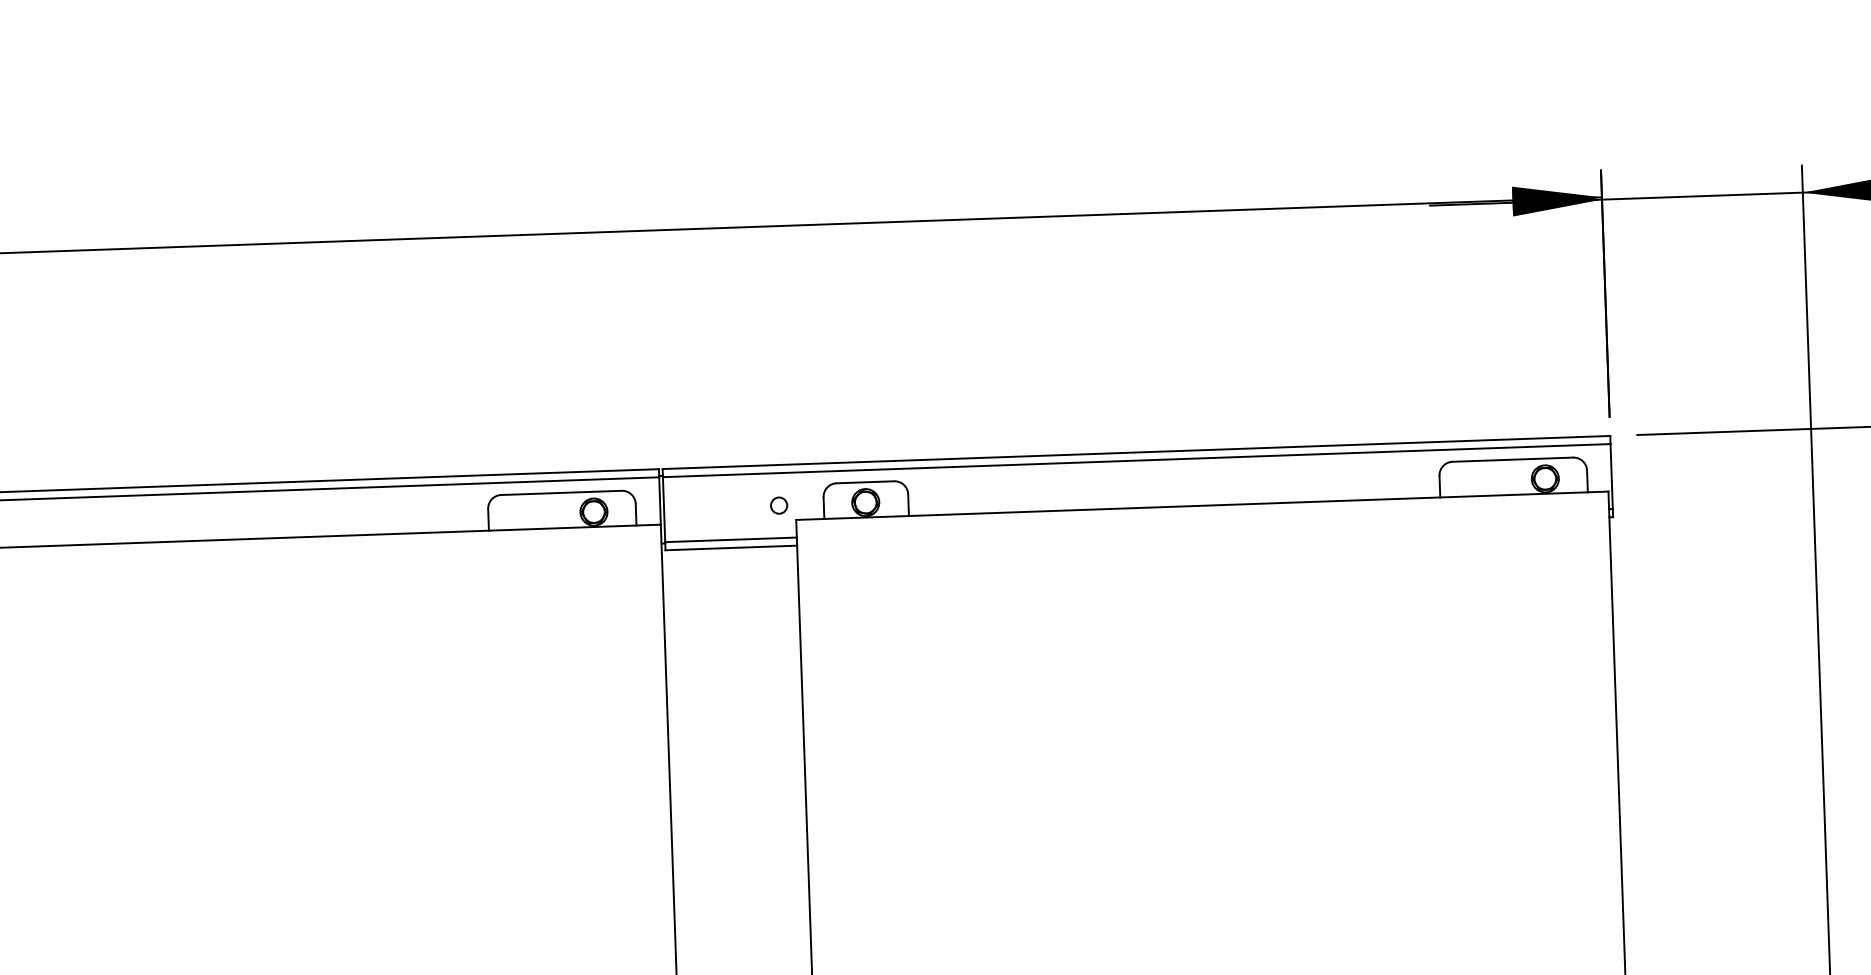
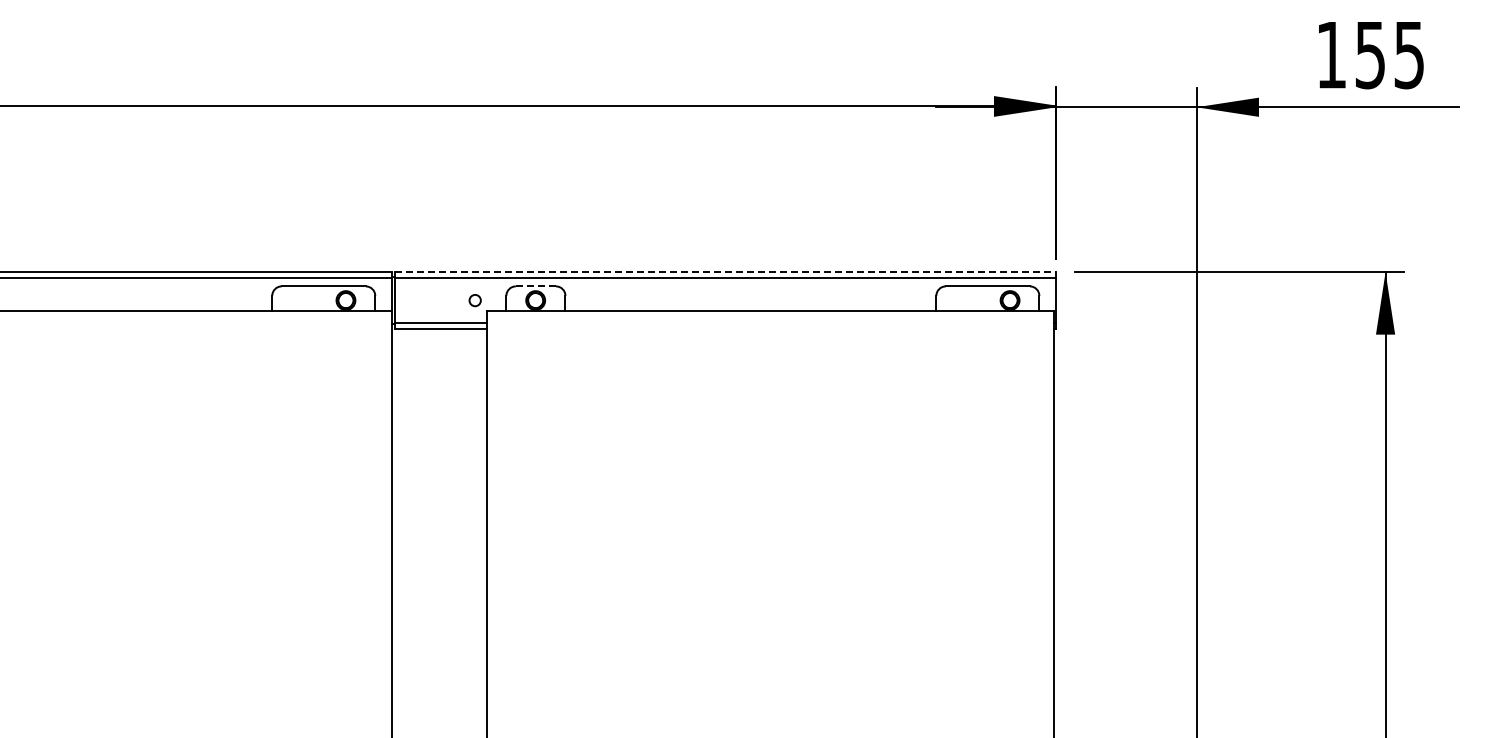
line: (1136, 452) -> (725, 272), solid -> dashed
line: (864, 482) -> (535, 286), solid -> dashed

